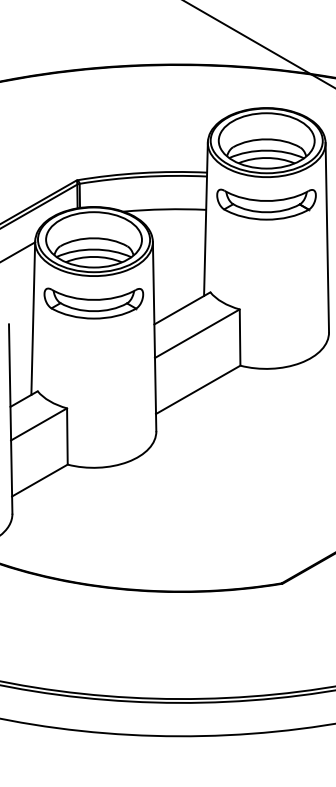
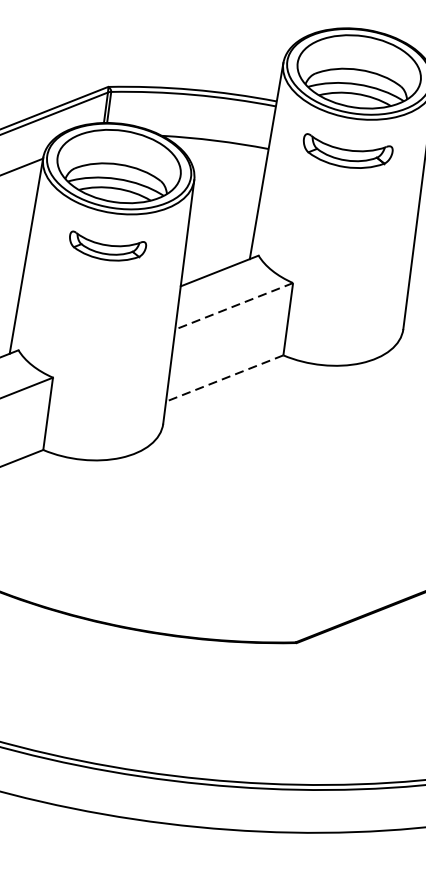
part: (266, 204) -> (347, 153), size x0.7
part: (93, 303) -> (106, 248), size x0.6
line: (197, 333) -> (234, 306), solid -> dashed
line: (198, 389) -> (225, 378), solid -> dashed

